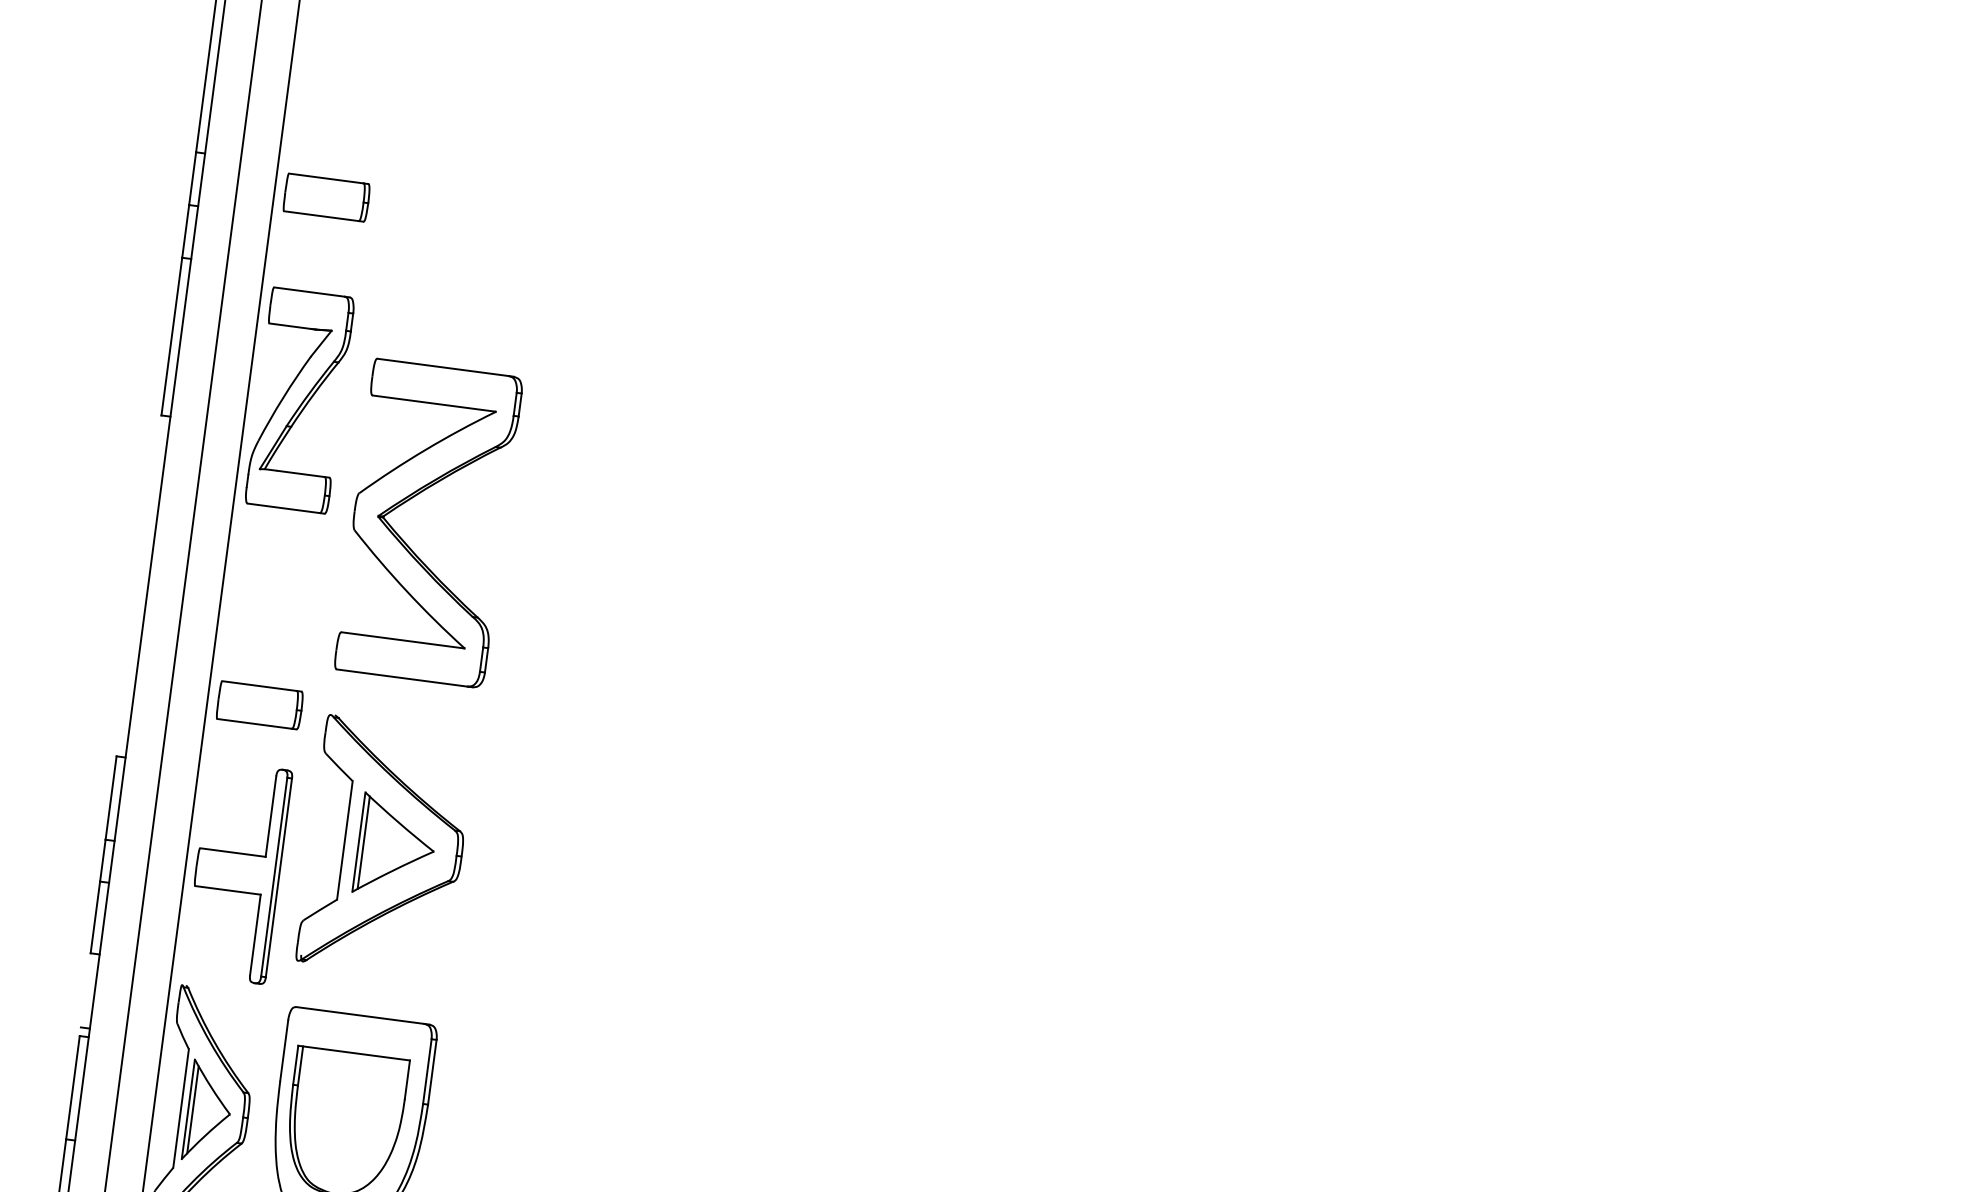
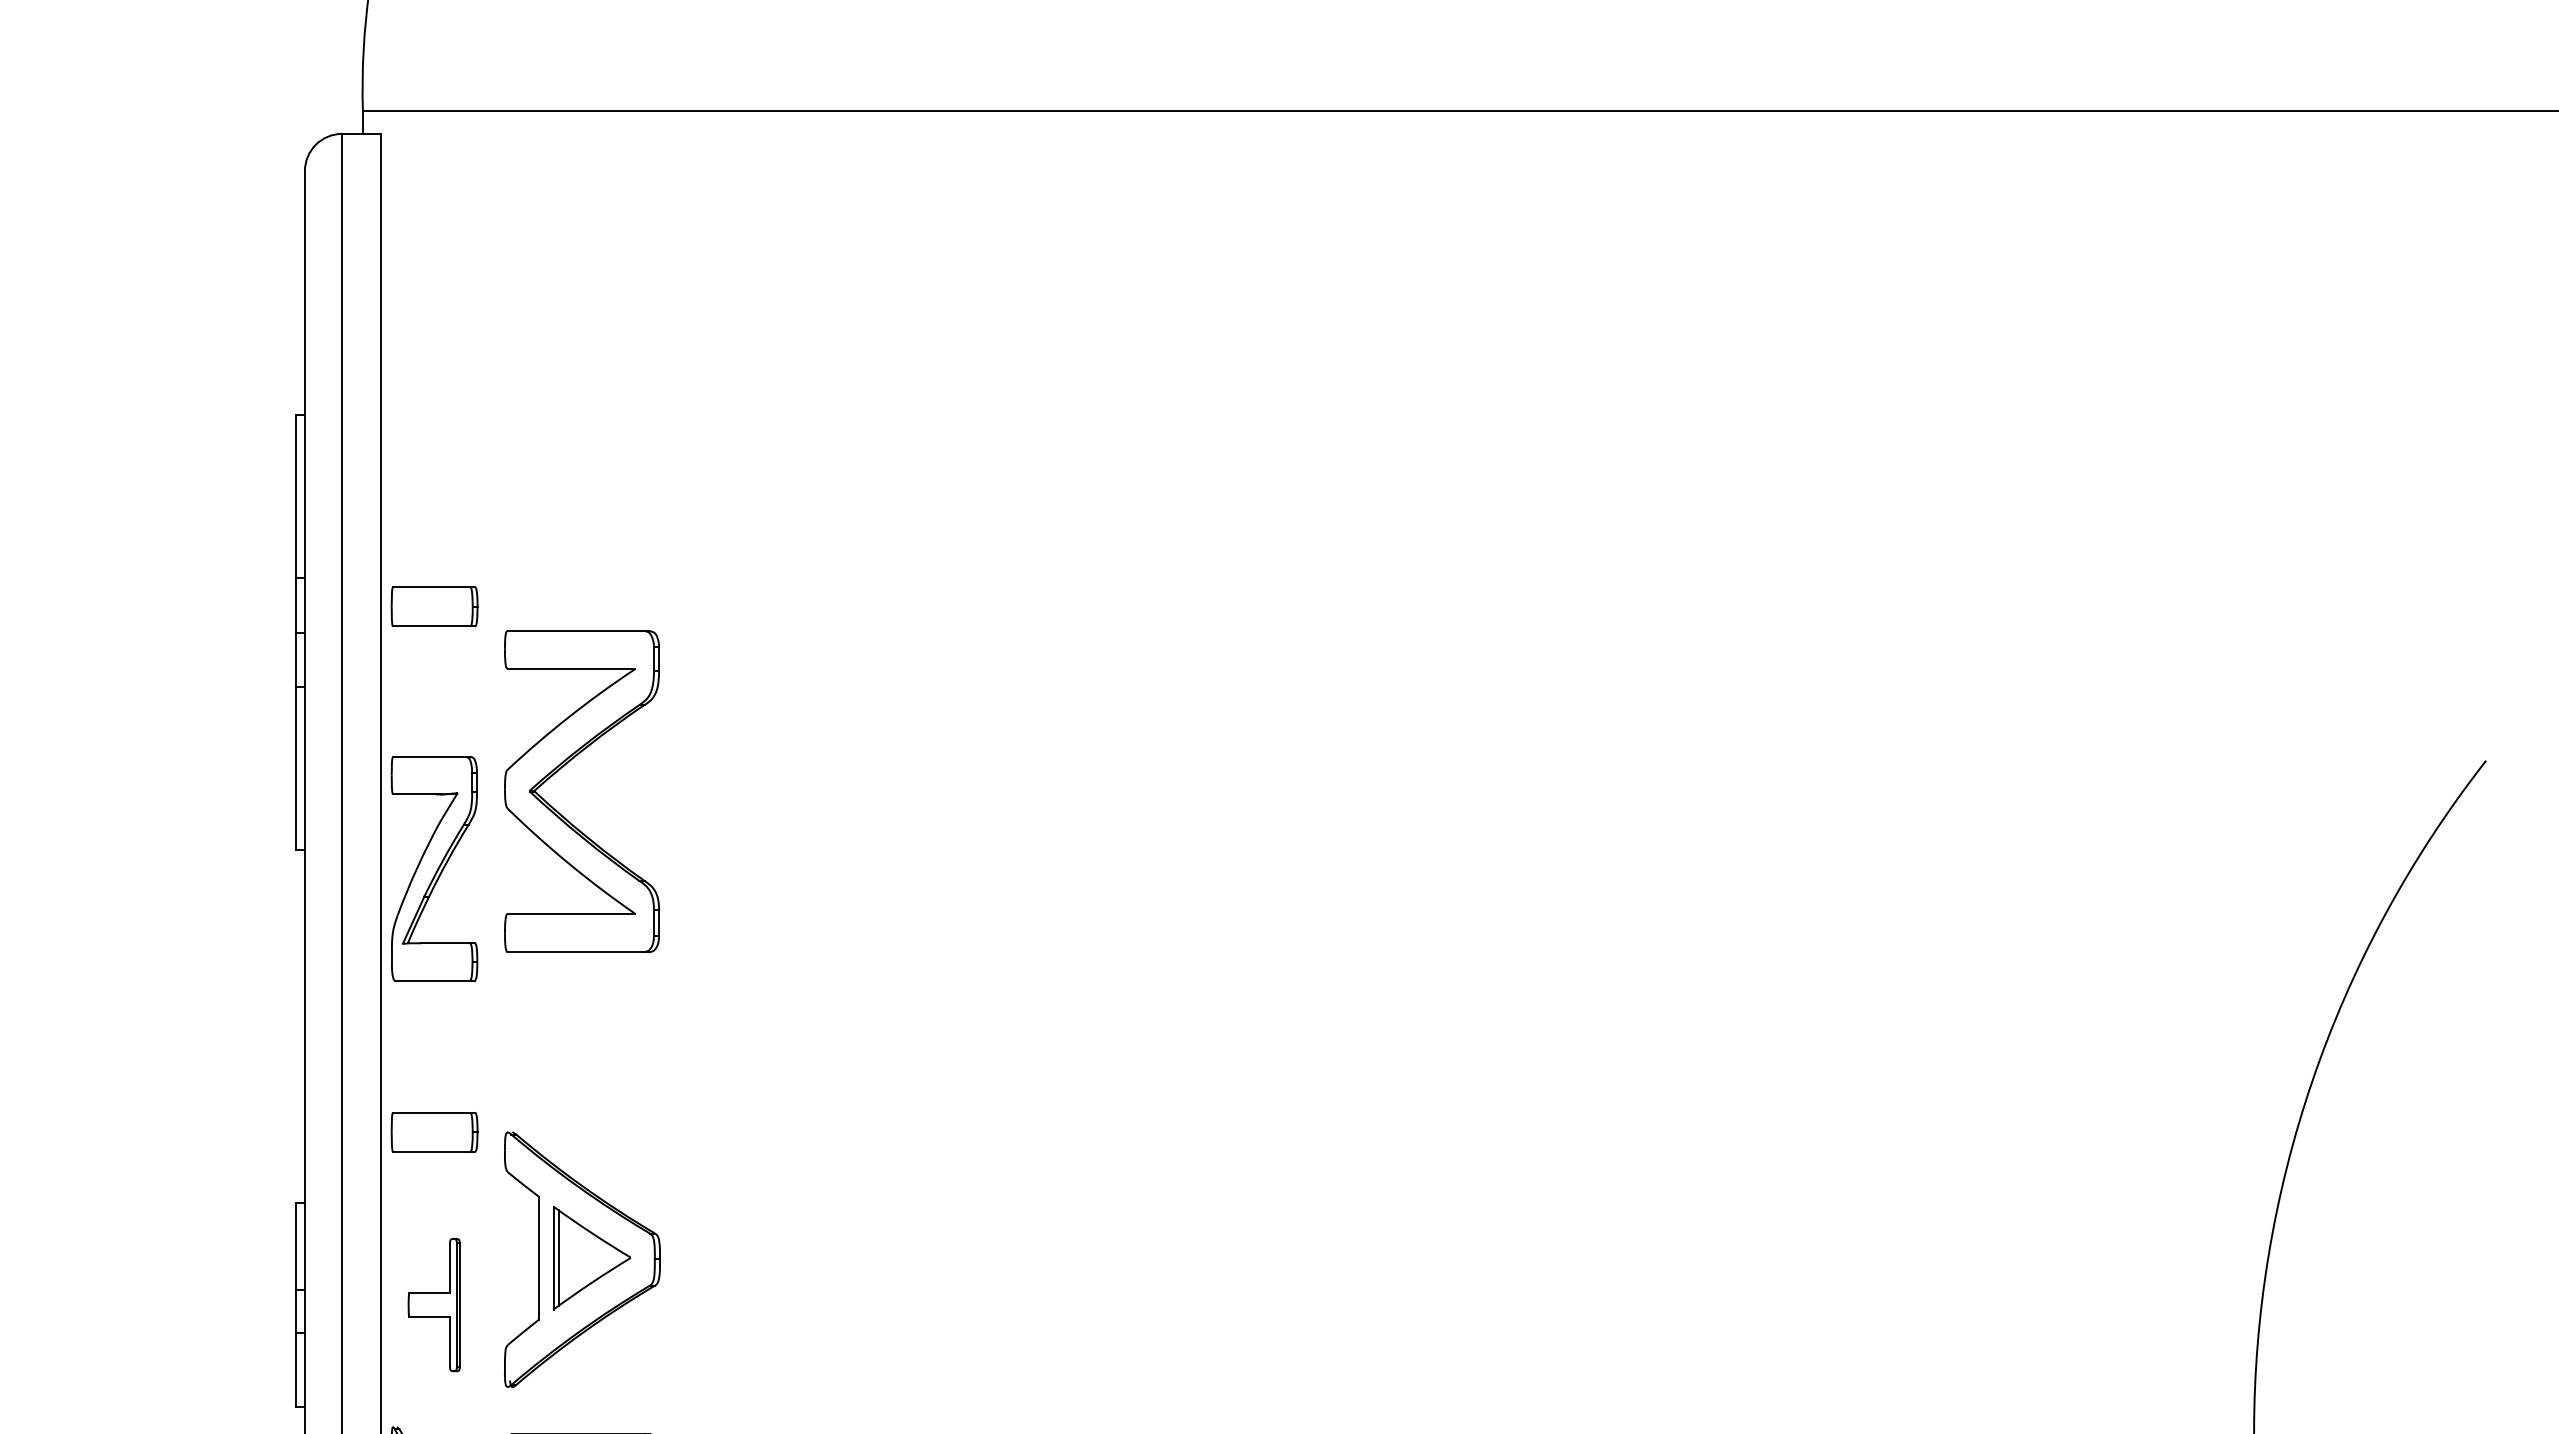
part: (299, 400) -> (434, 868), moved
part: (413, 497) -> (563, 767), moved
part: (236, 871) -> (433, 1304), size x0.6

